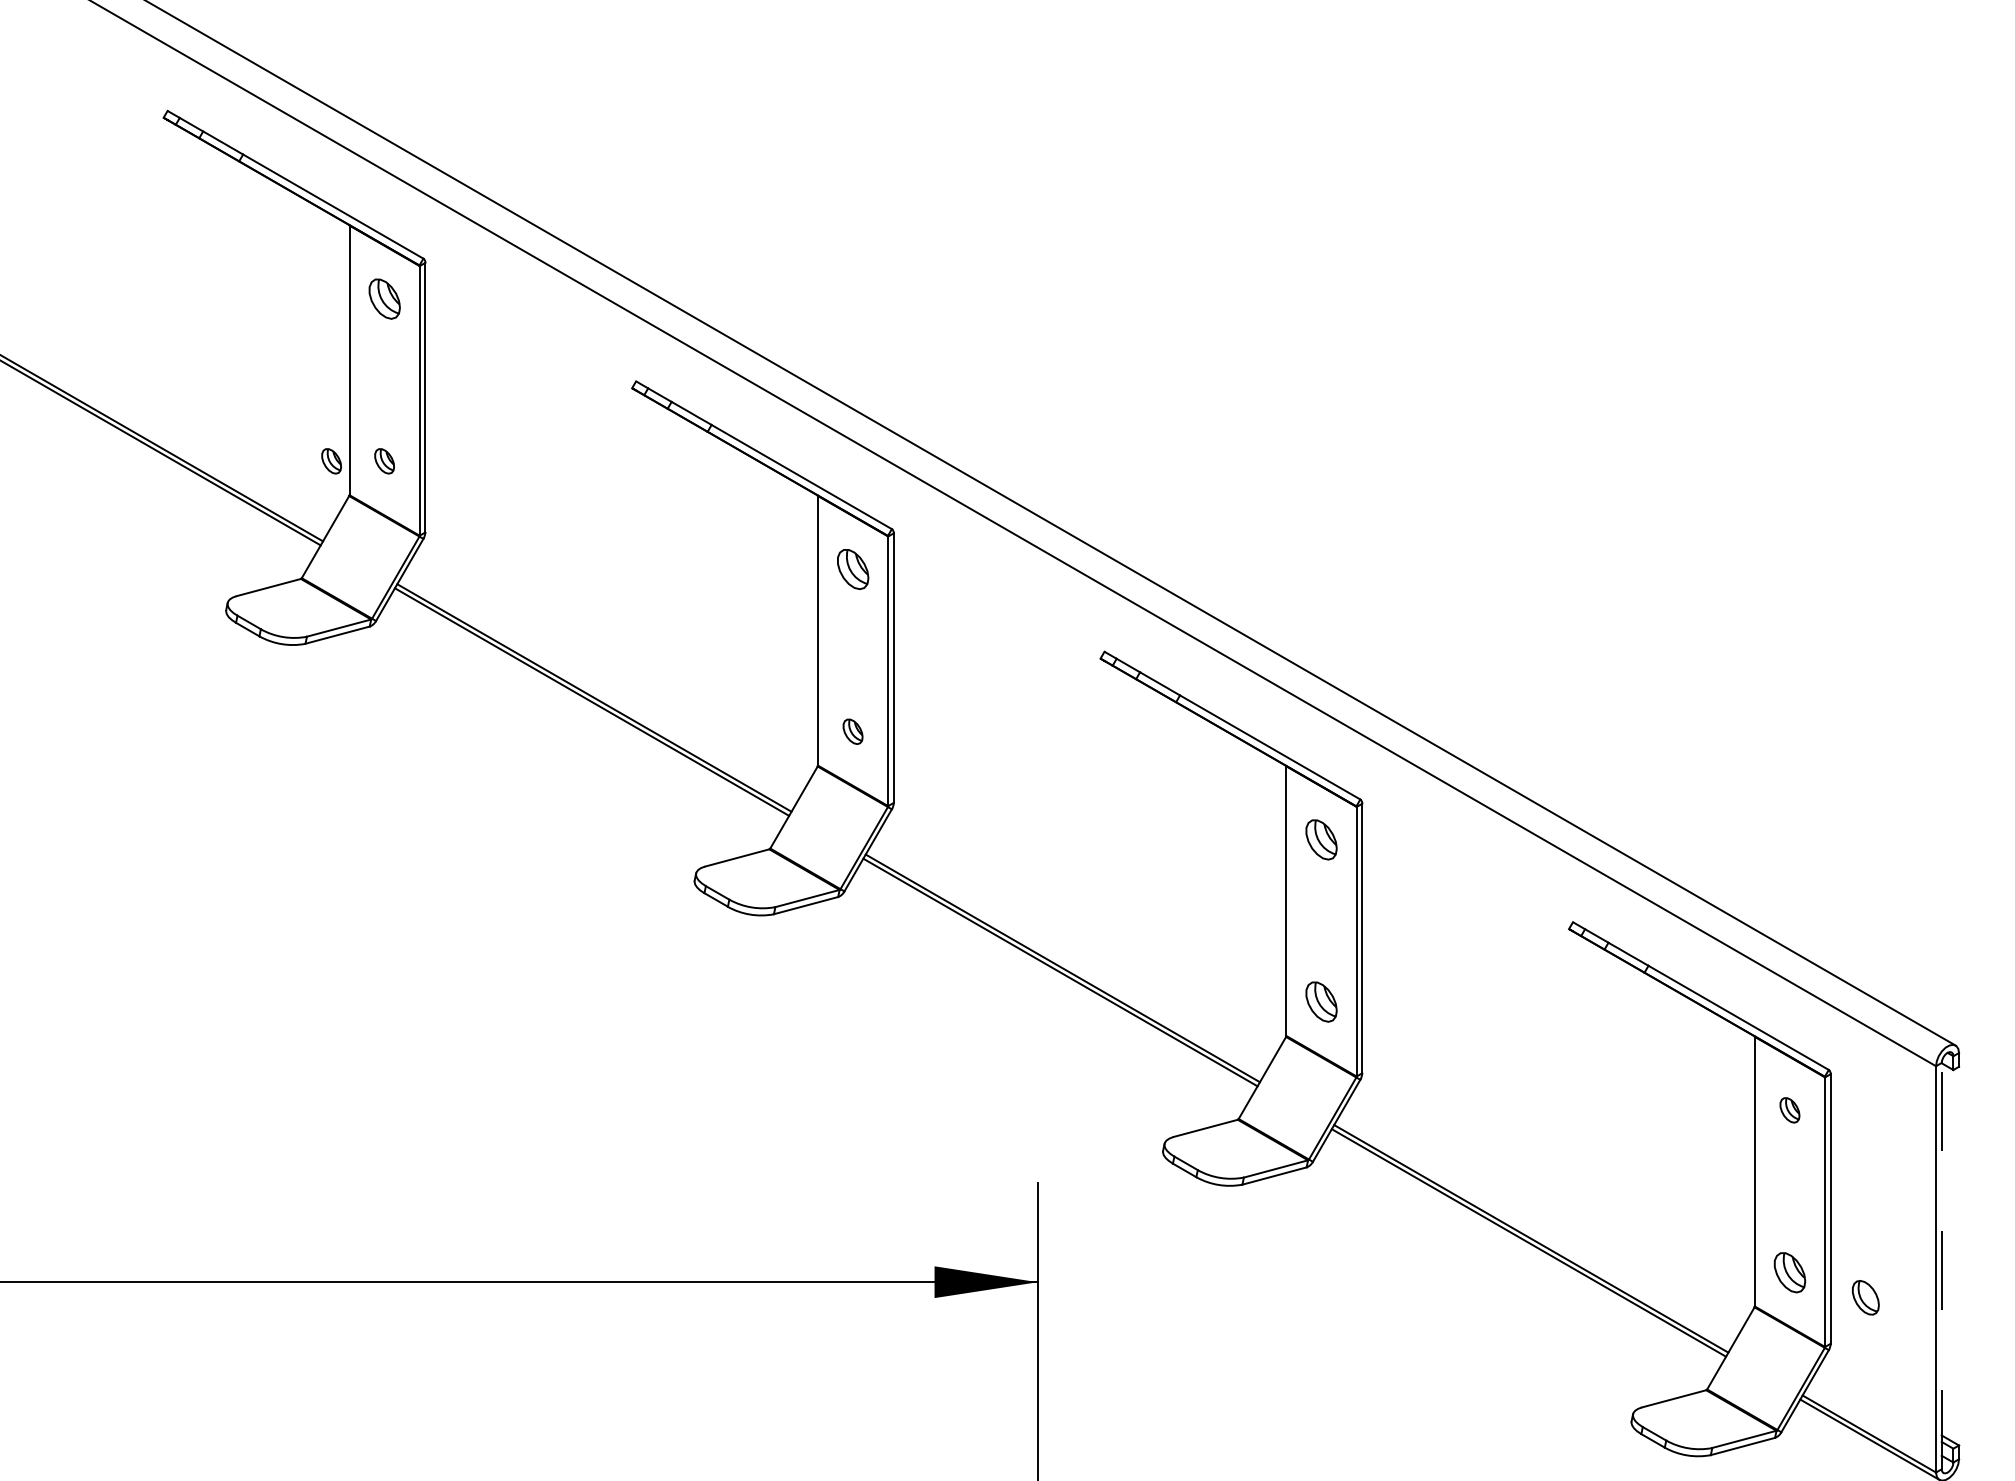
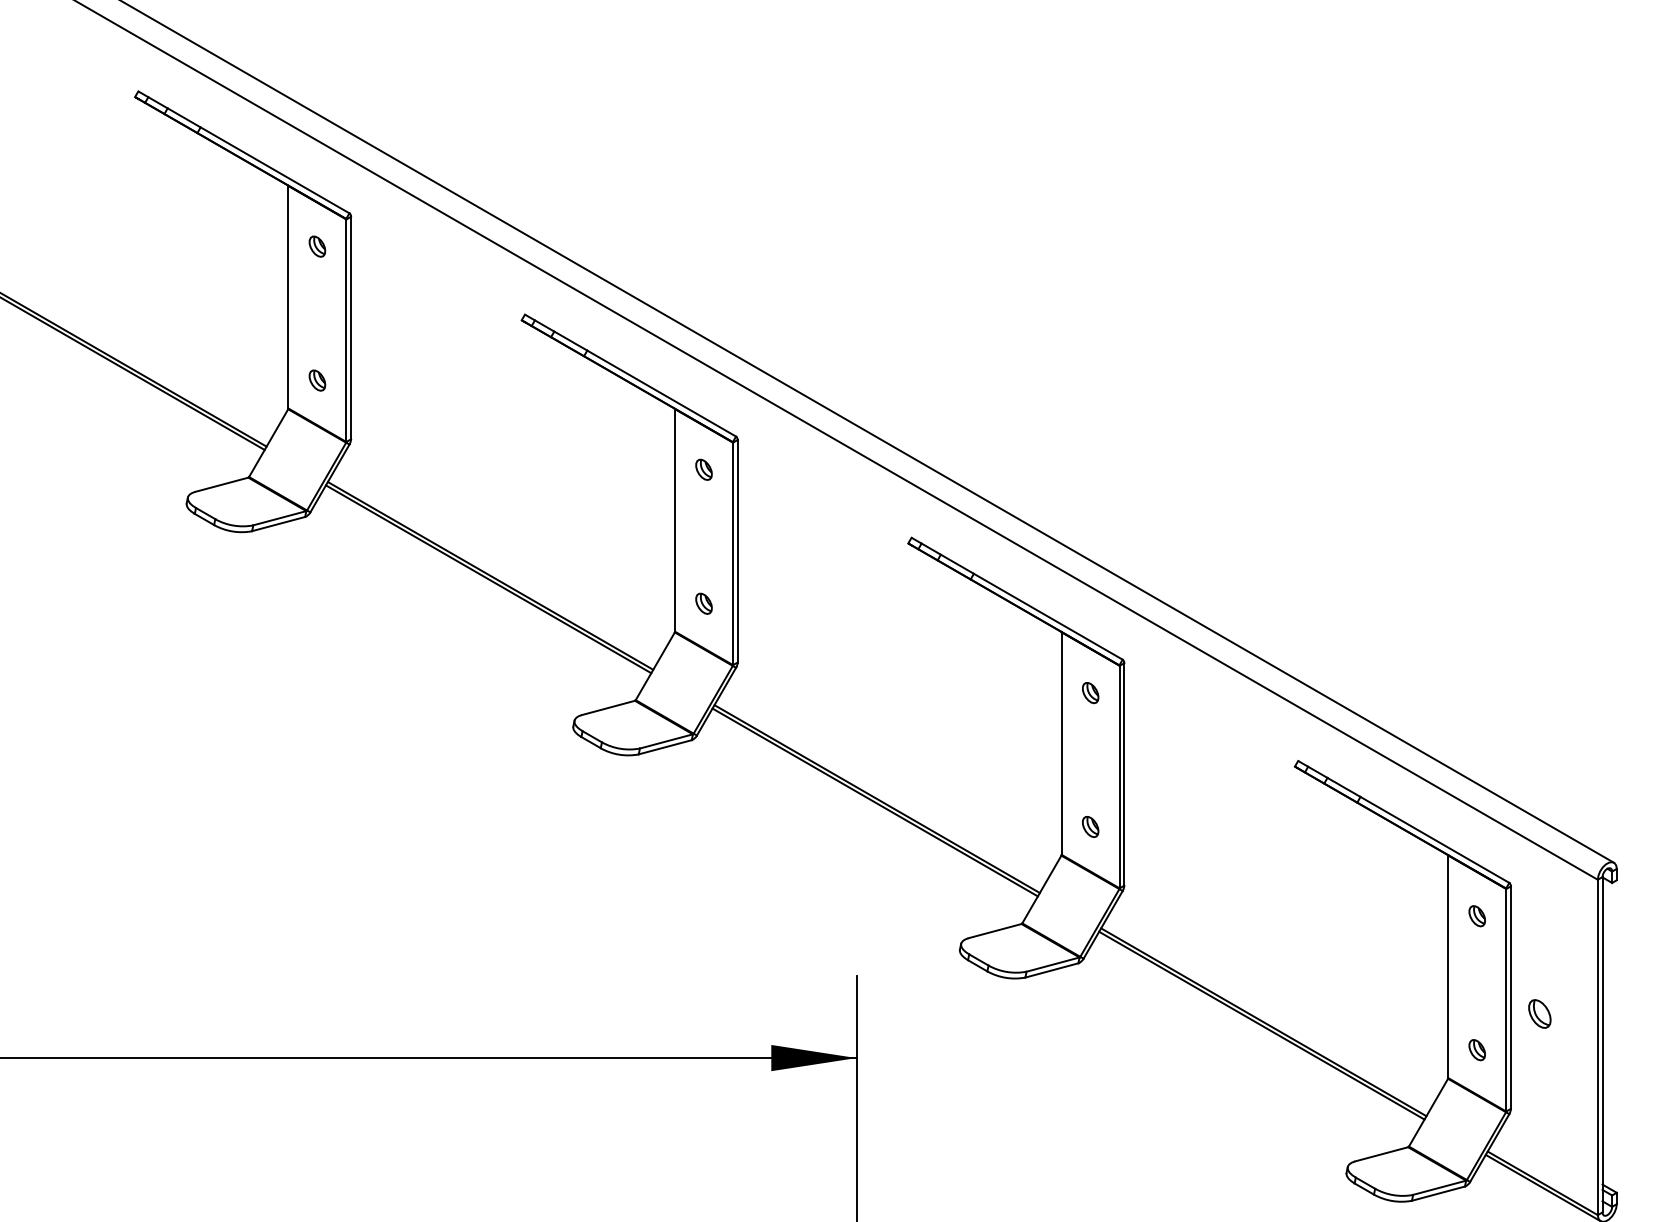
part: (384, 298) -> (317, 246), size x0.62
part: (331, 461) -> (273, 380), removed
part: (852, 569) -> (703, 469), size x0.62
part: (1321, 839) -> (1090, 692), size x0.62
part: (1321, 1002) -> (1090, 827), size x0.62
line: (1941, 1265) -> (1602, 1044), dashed -> solid
part: (1789, 1272) -> (1476, 1050), size x0.62
part: (1865, 1297) -> (1539, 1013), moved

